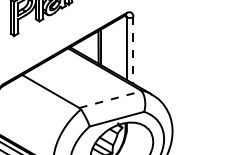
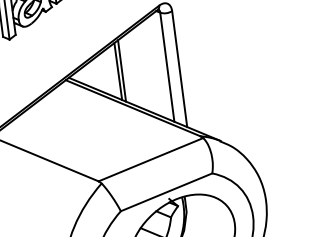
line: (133, 50) -> (179, 69), dashed -> solid
line: (111, 99) -> (152, 159), dashed -> solid

